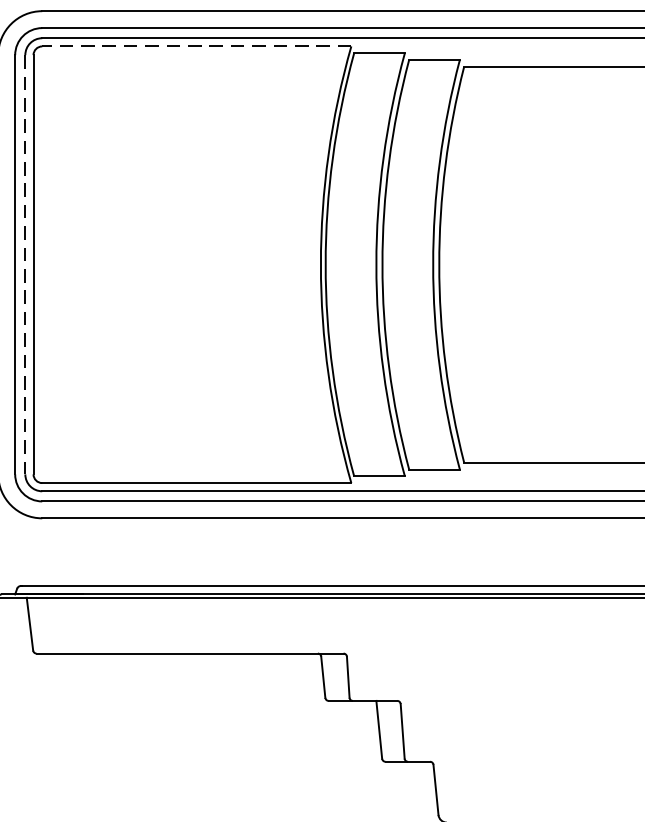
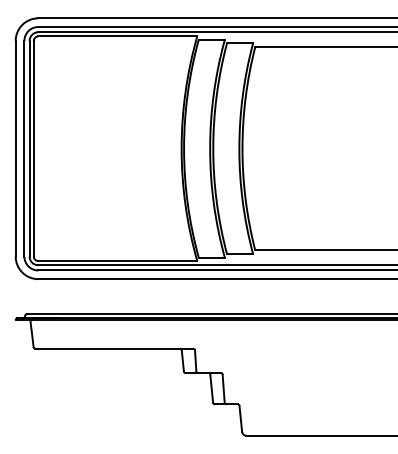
line: (196, 46) -> (117, 36), dashed -> solid
line: (25, 264) -> (29, 148), dashed -> solid

